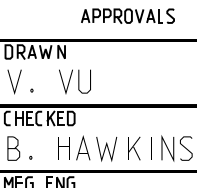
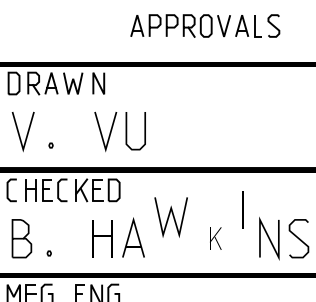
part: (134, 148) -> (215, 238), size x0.6
line: (151, 148) -> (243, 209), moved
line: (105, 149) -> (169, 217), moved

